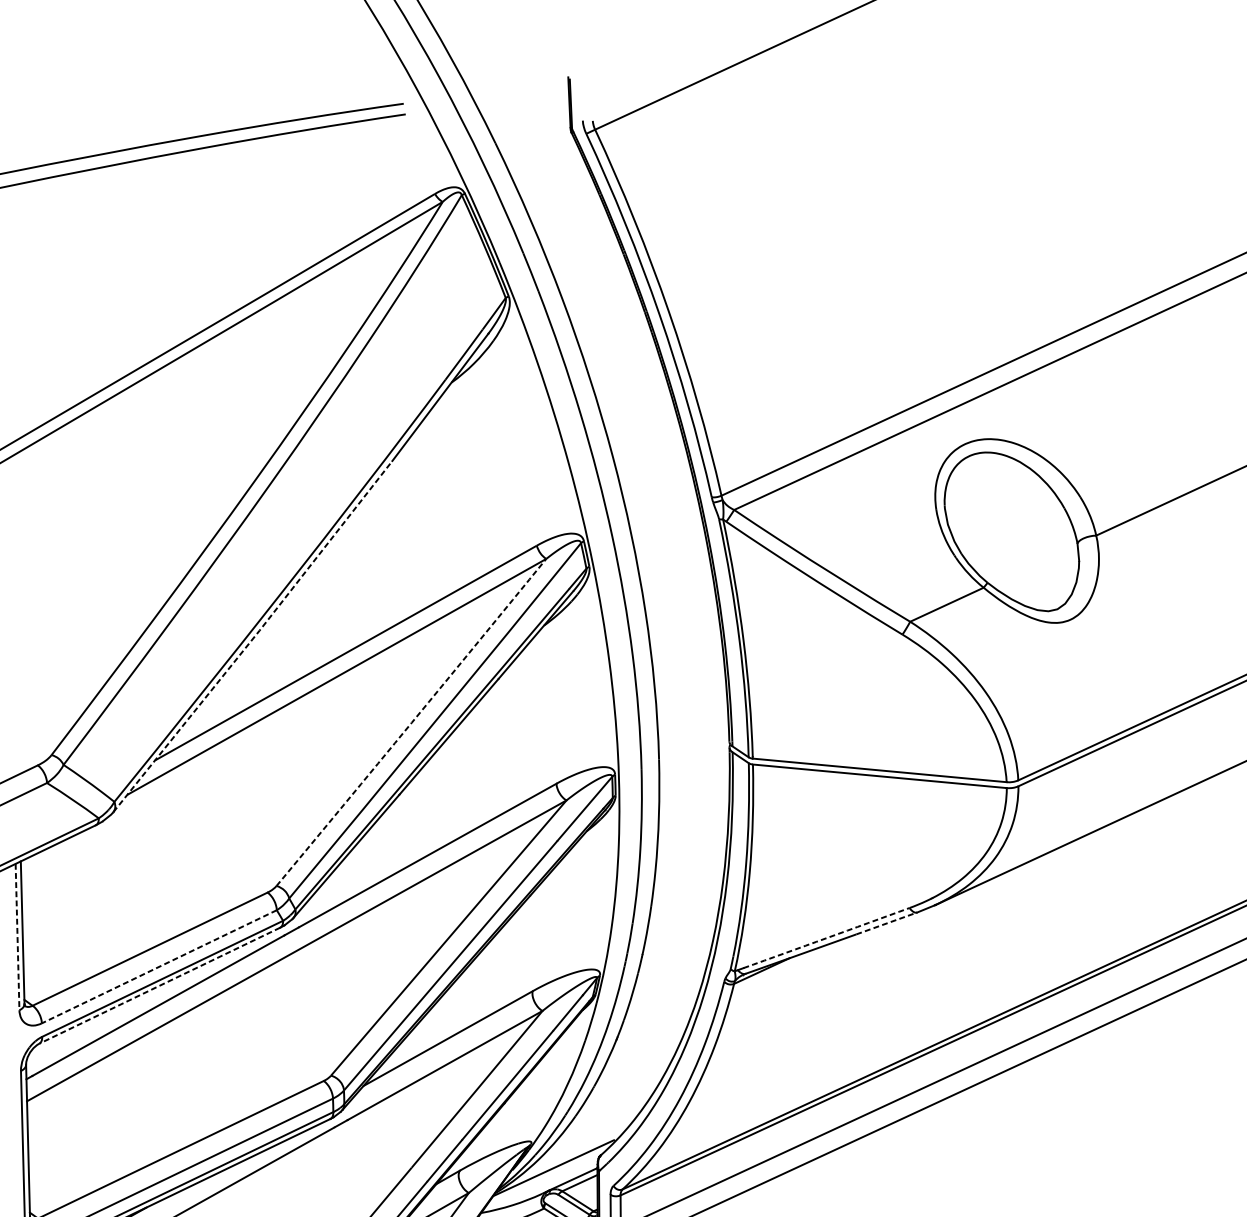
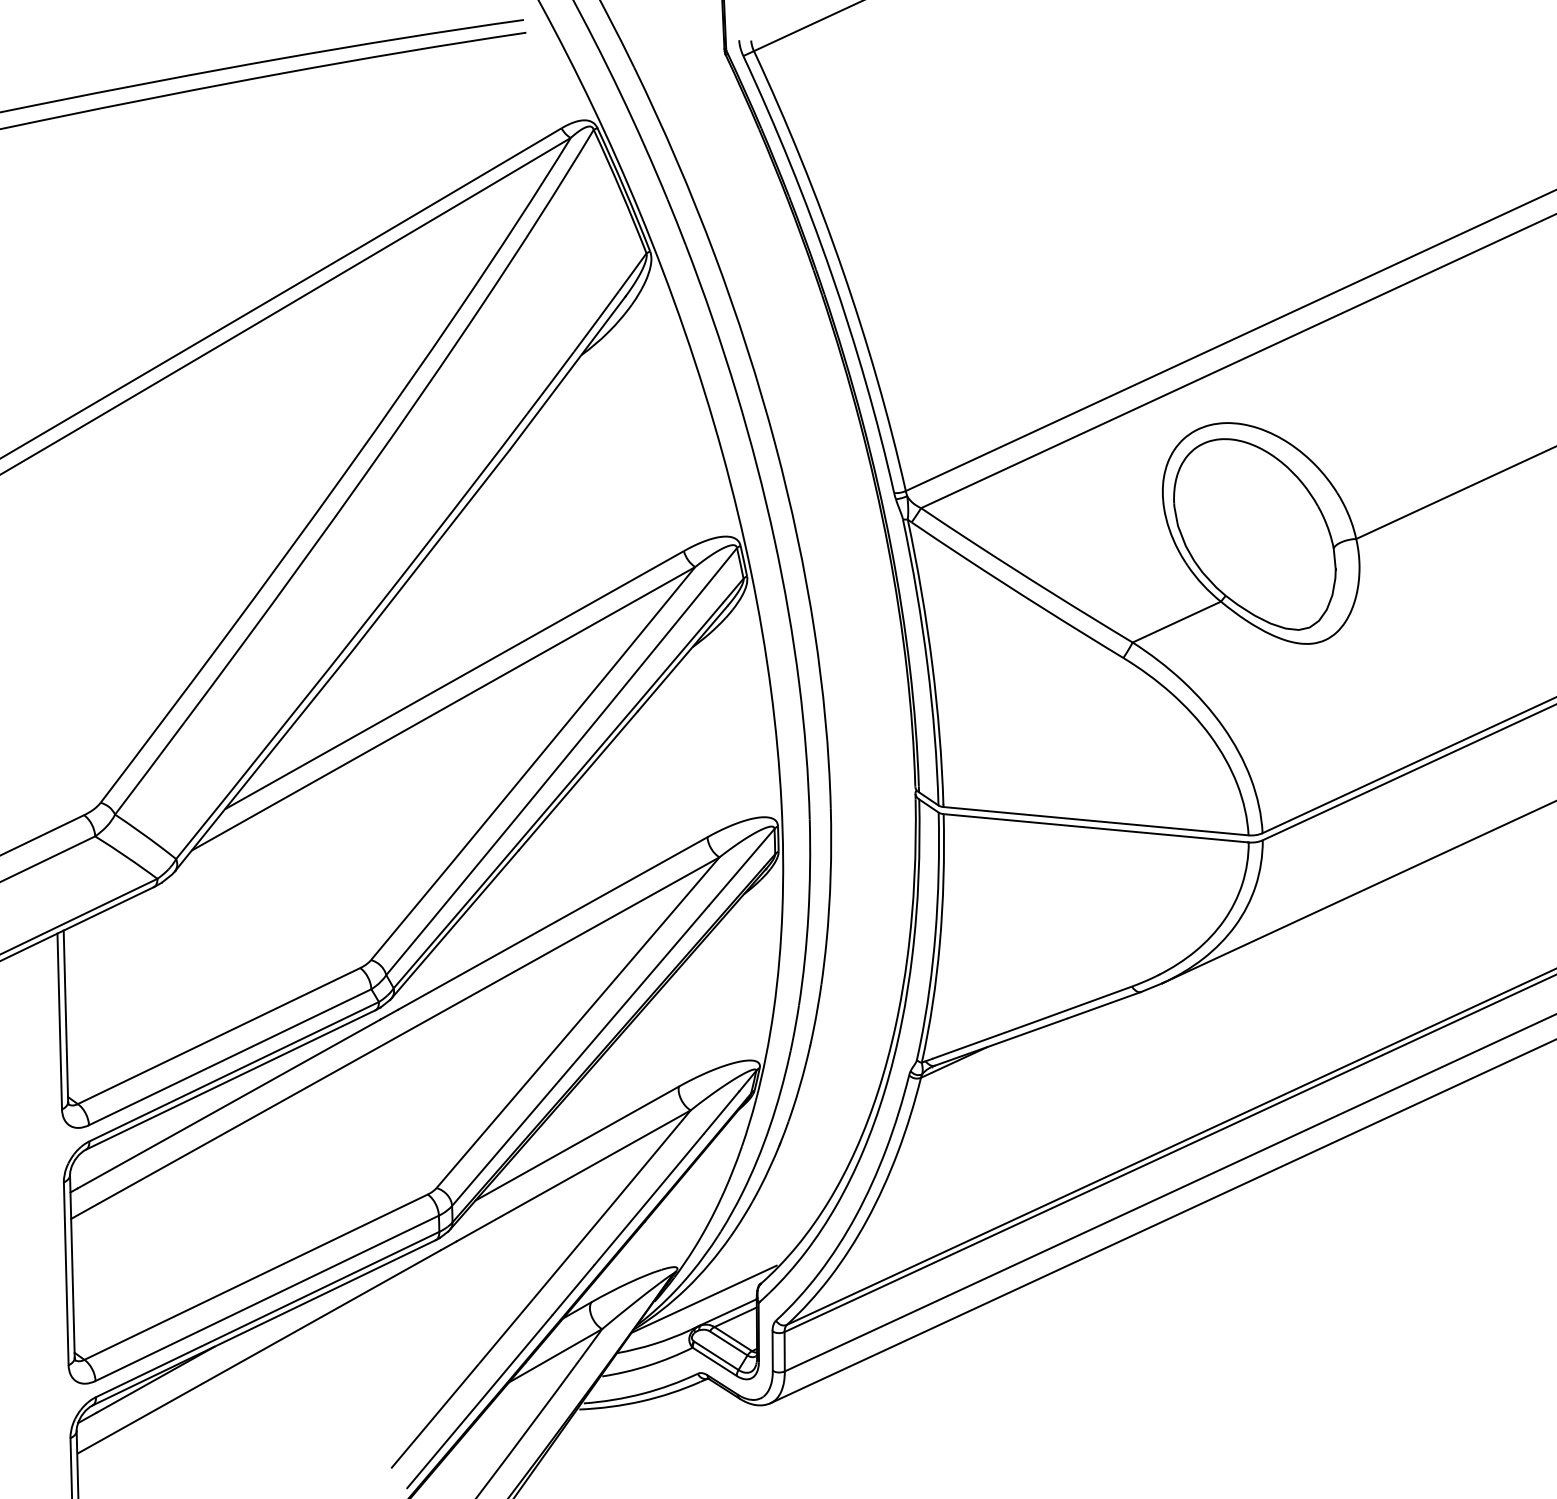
line: (254, 637) -> (344, 661), dashed -> solid
arc: (411, 722) -> (533, 763), dashed -> solid
line: (886, 923) -> (1104, 1005), dashed -> solid
line: (17, 937) -> (59, 1021), dashed -> solid
arc: (826, 937) -> (1032, 1022), dashed -> solid
line: (159, 967) -> (230, 1057), dashed -> solid
line: (159, 986) -> (230, 1080), dashed -> solid

